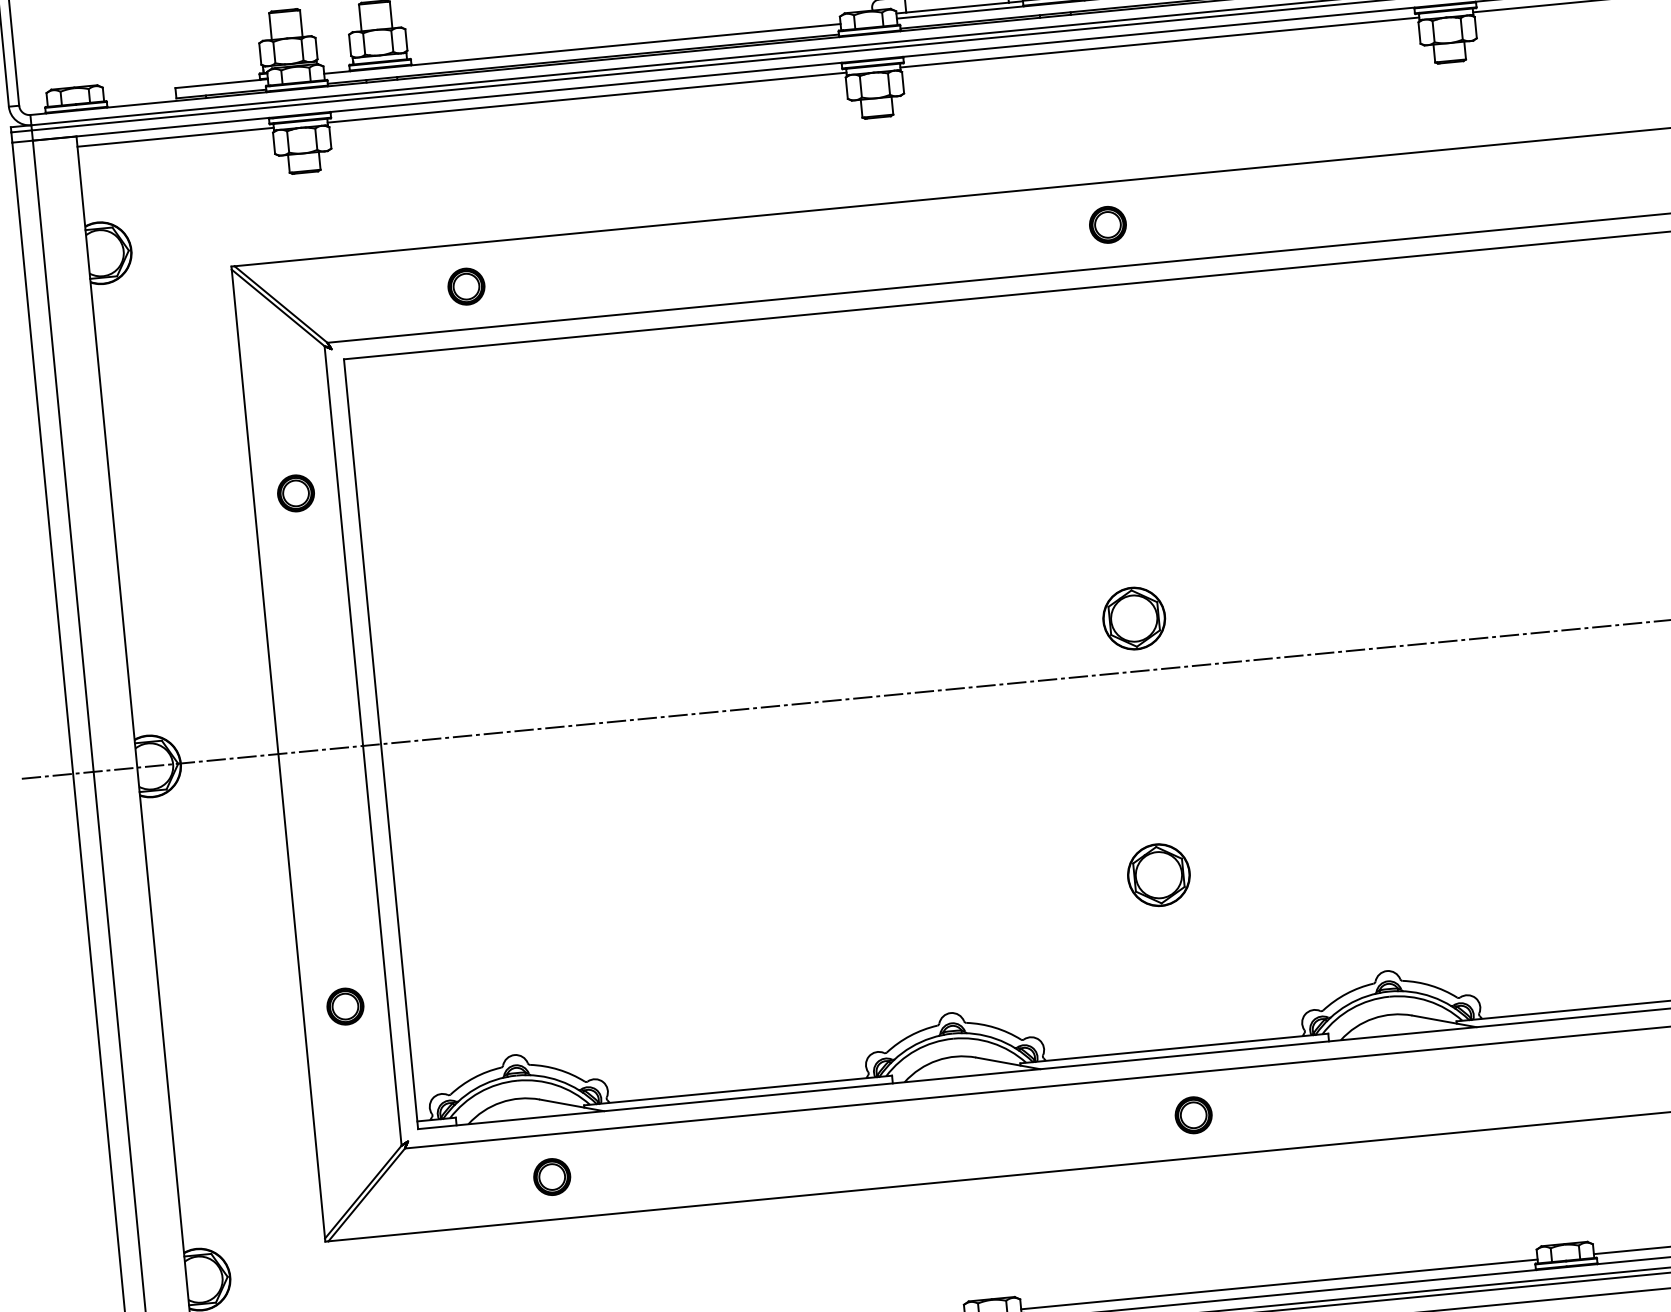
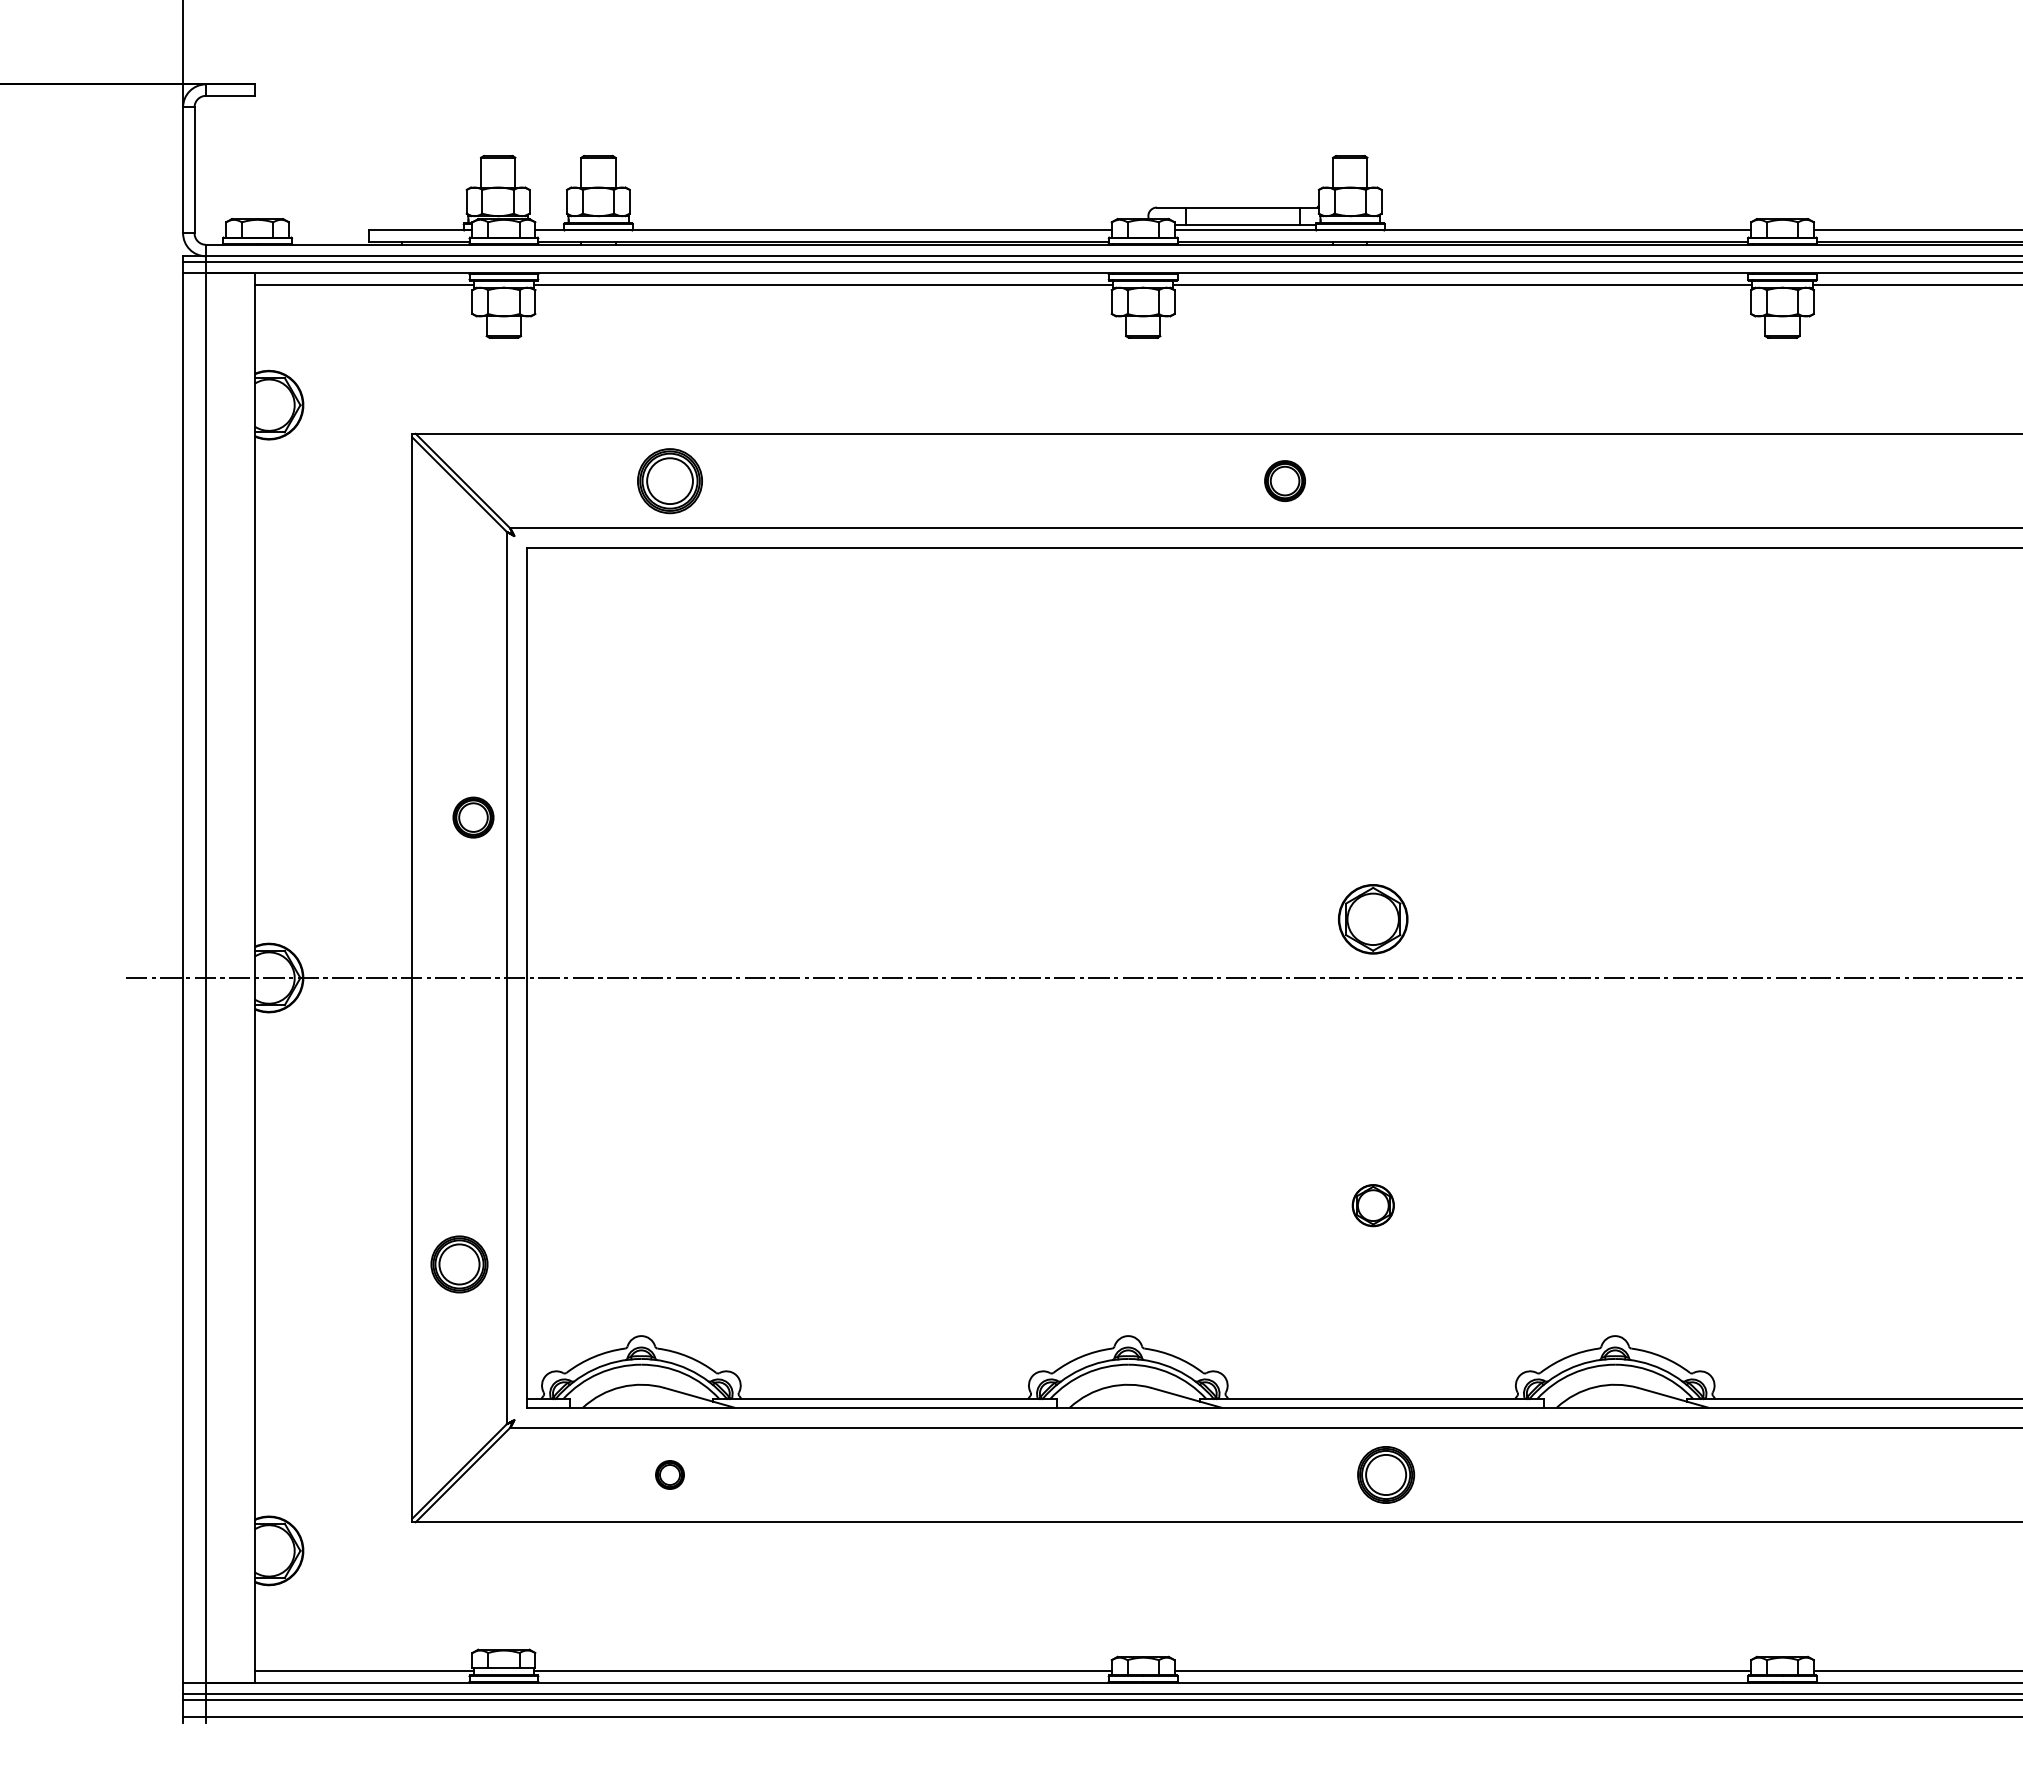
part: (1107, 224) -> (1284, 480), moved
part: (465, 286) -> (669, 480), size x1.6
part: (296, 493) -> (473, 817), moved
part: (1159, 874) -> (1373, 1205), size x0.6
part: (345, 1006) -> (459, 1264), size x1.4
part: (1193, 1114) -> (1385, 1474), size x1.4
part: (551, 1176) -> (669, 1474), size x0.7

